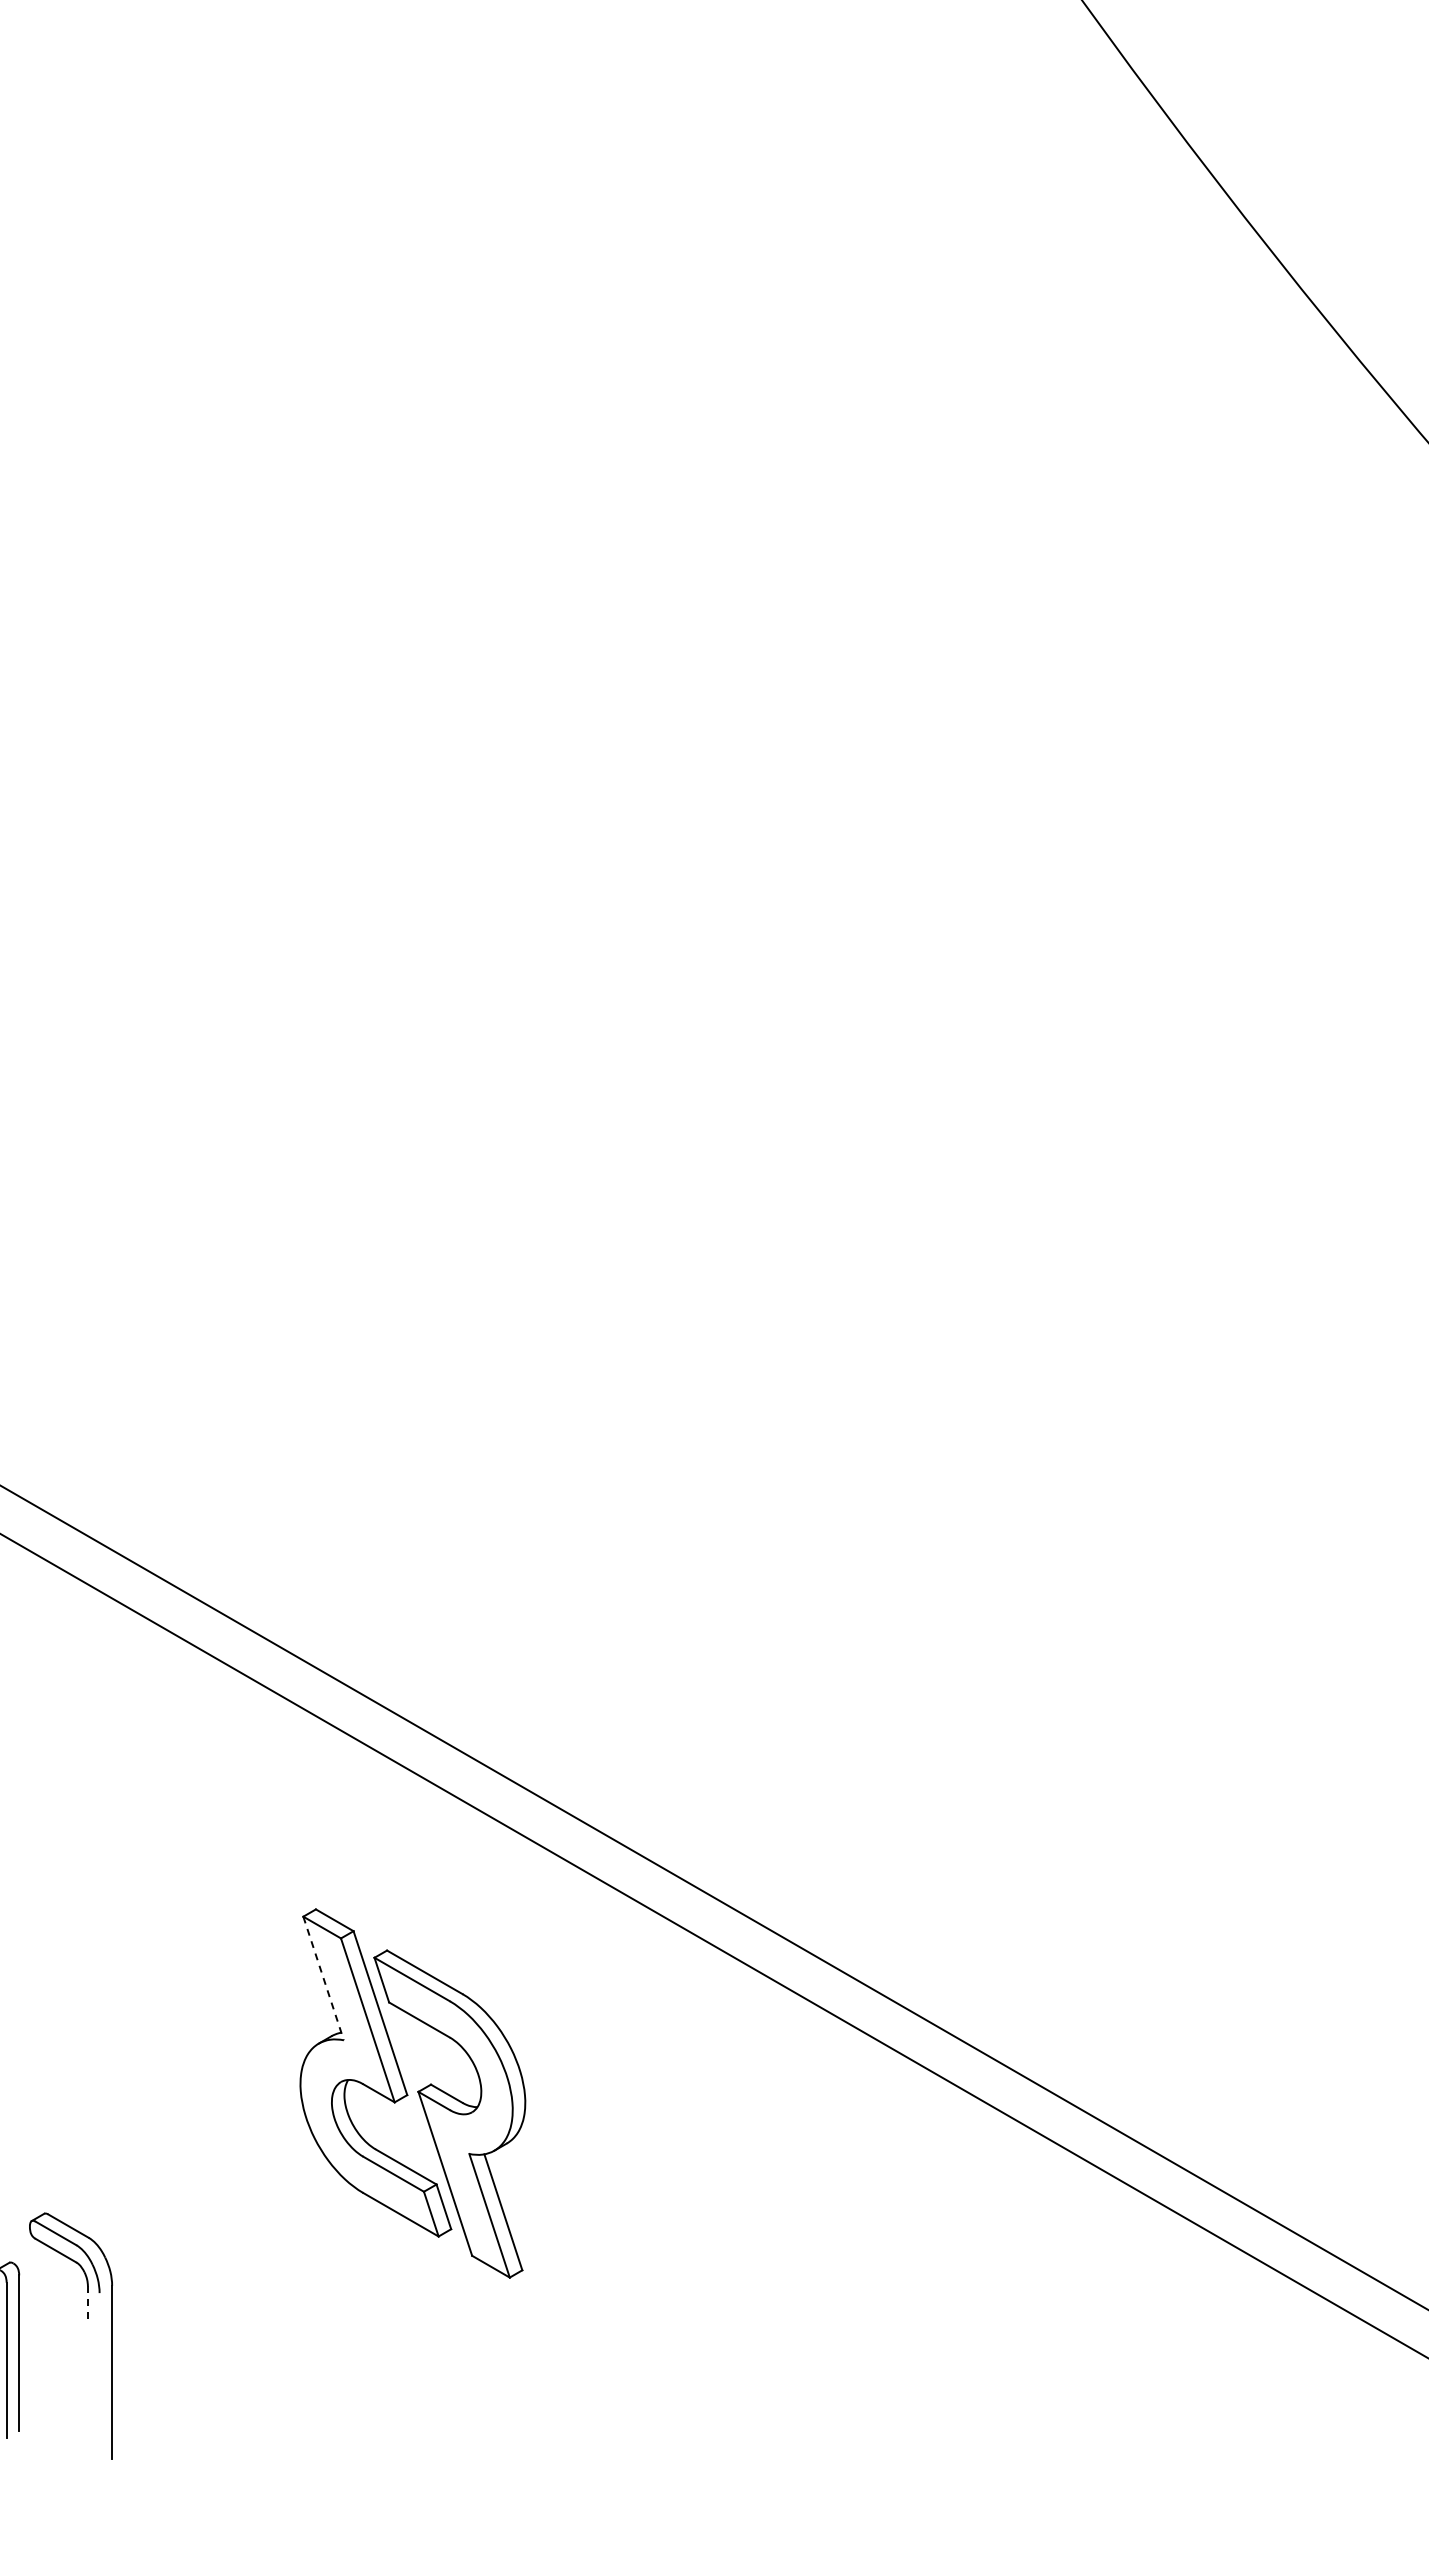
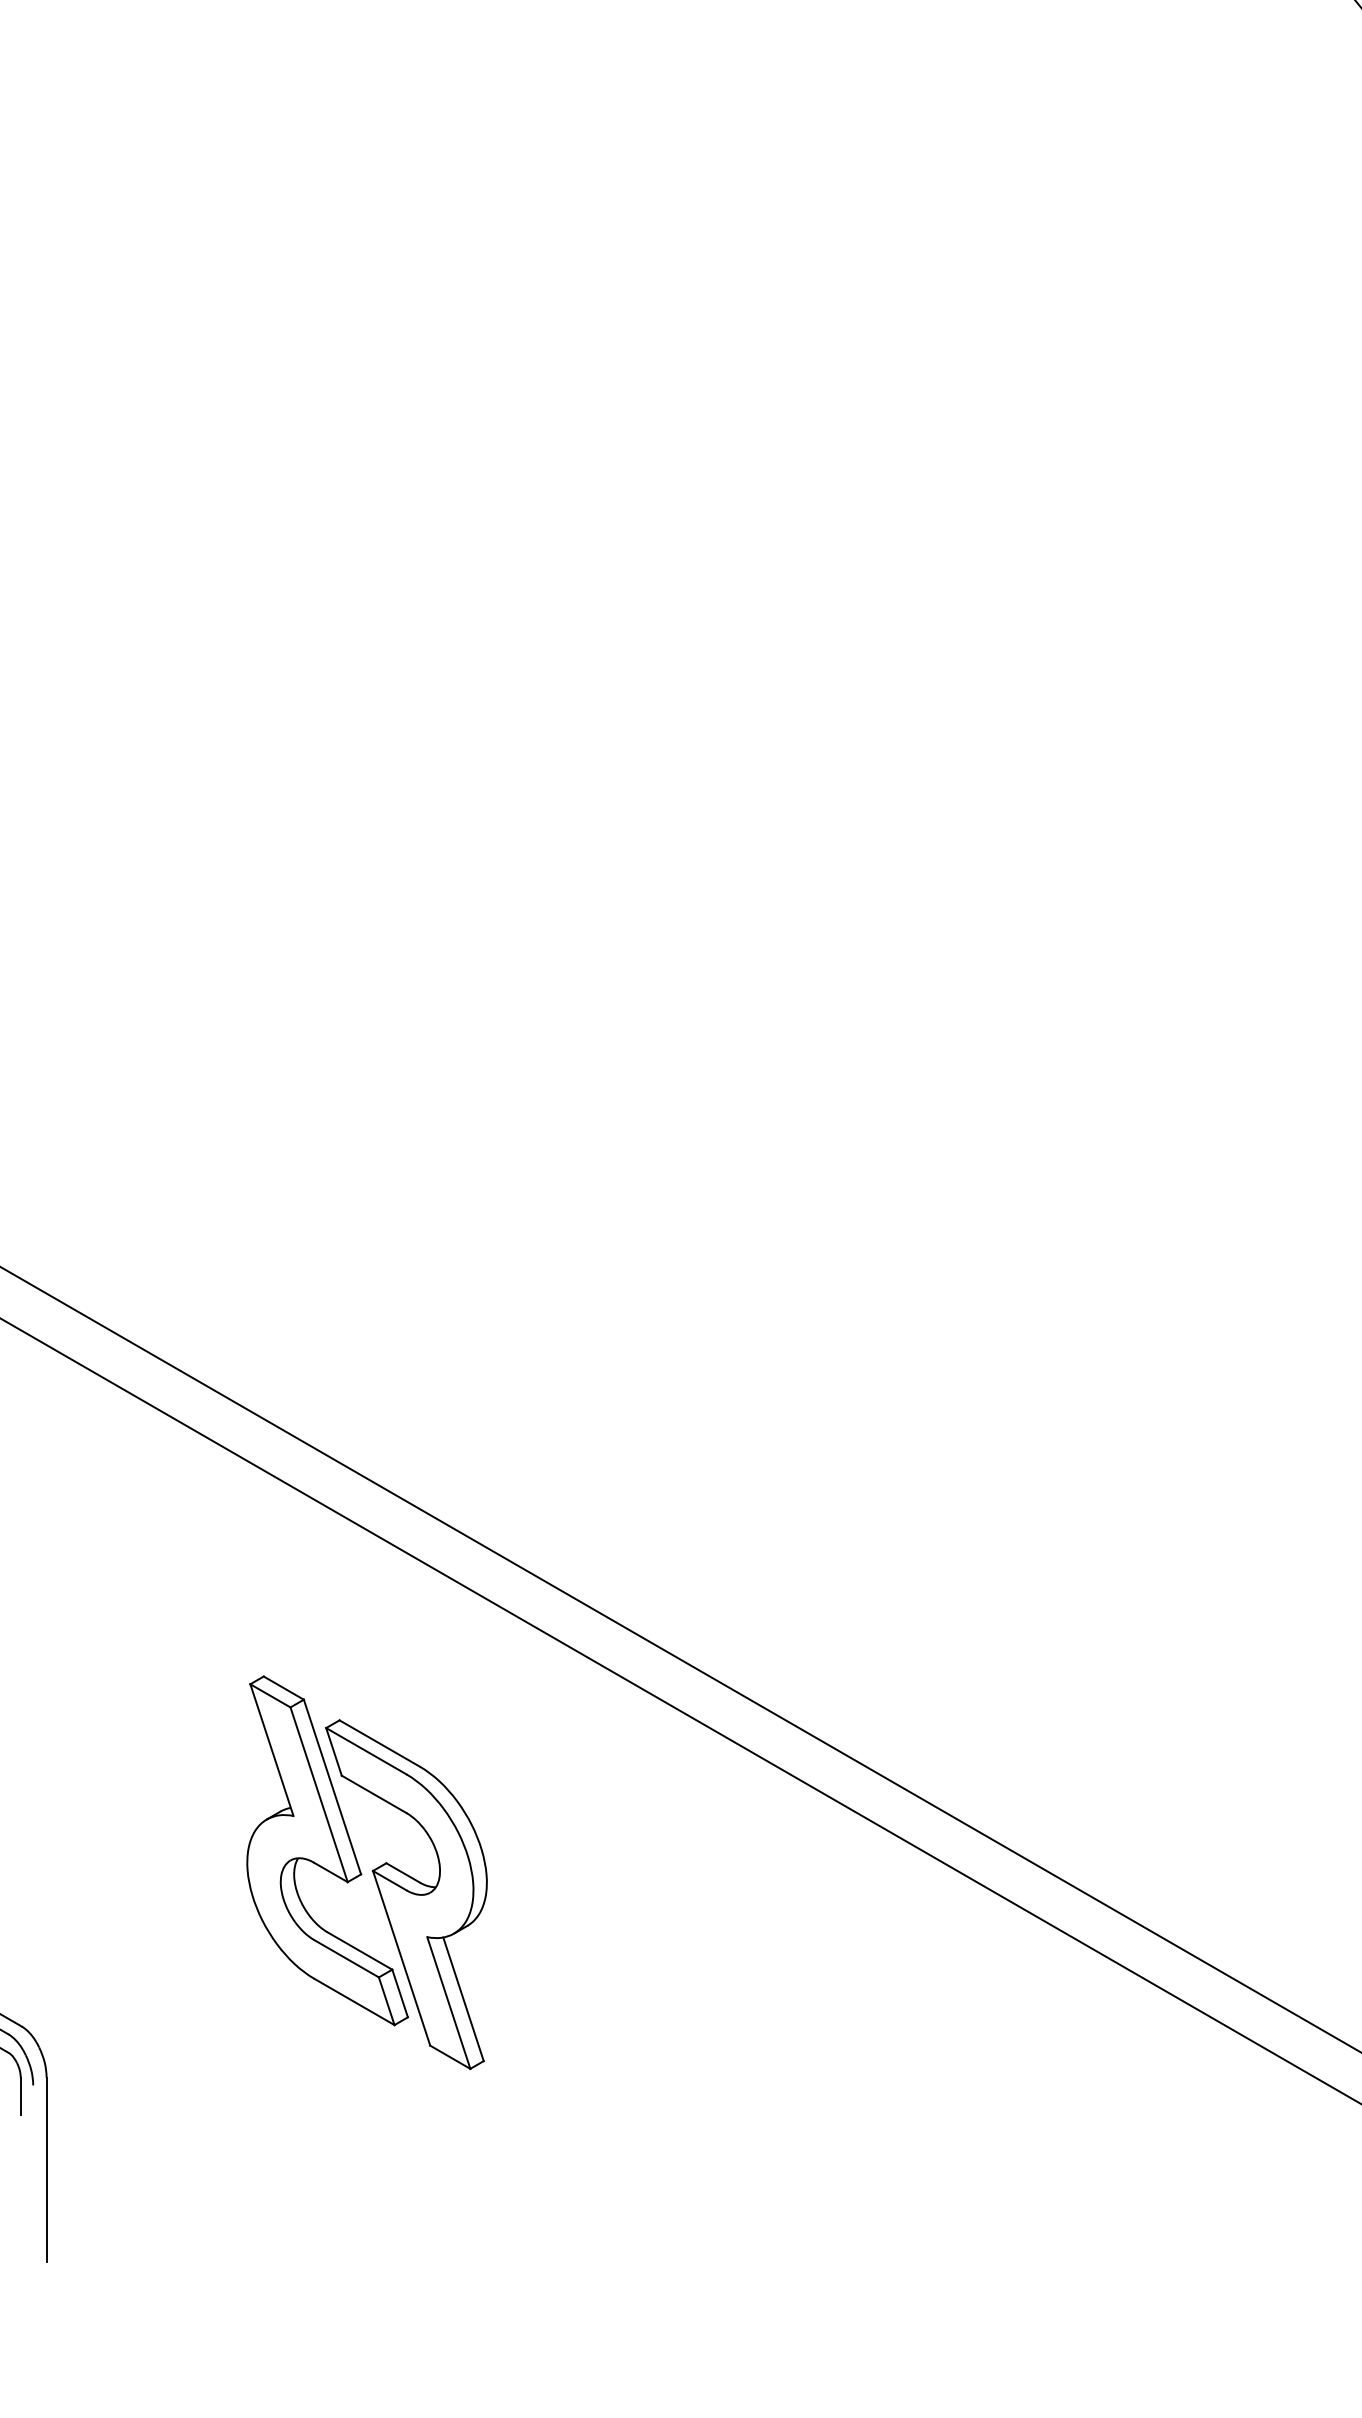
line: (323, 1978) -> (271, 1750), dashed -> solid
line: (87, 2304) -> (20, 2097), dashed -> solid

